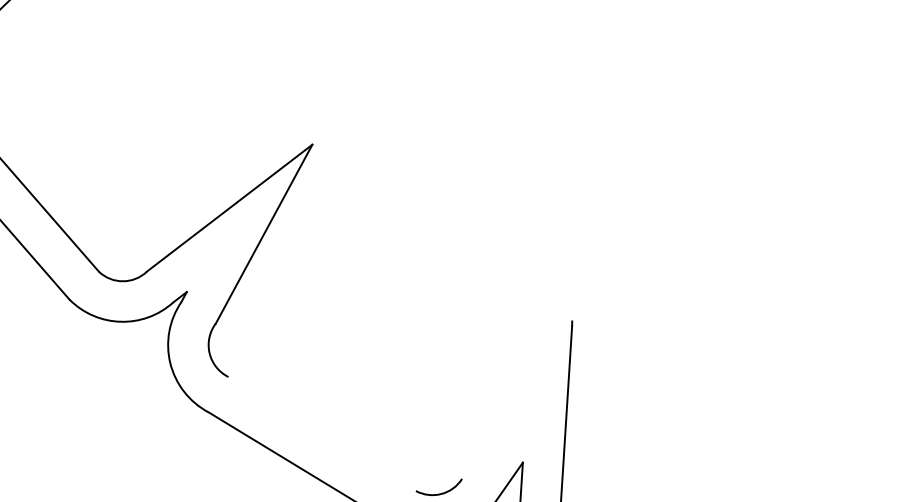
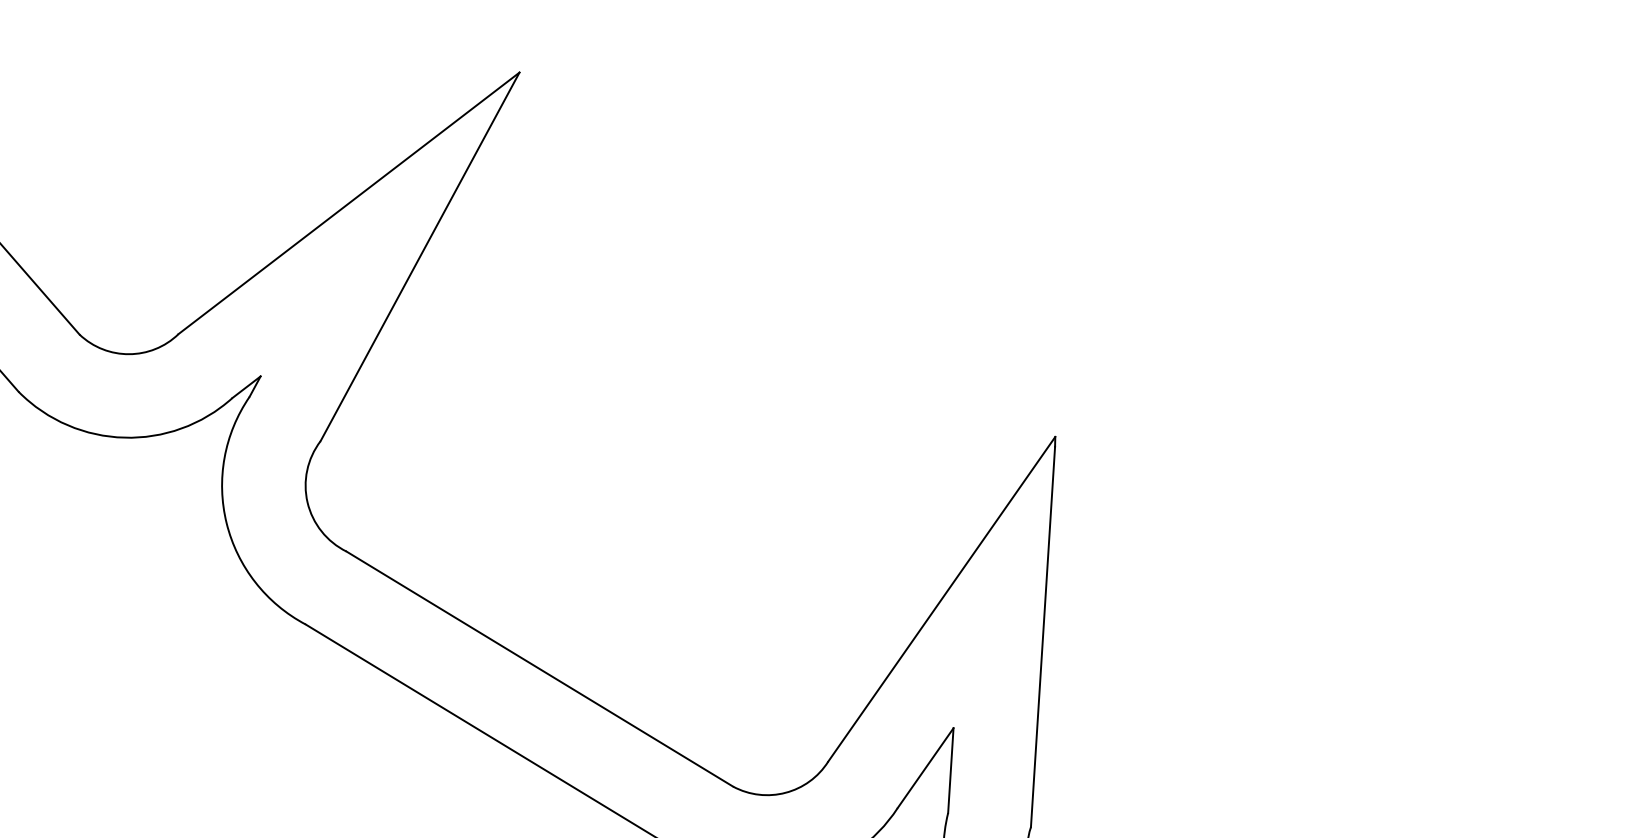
line: (517, 399) -> (942, 597), added
line: (321, 434) -> (538, 670), added

